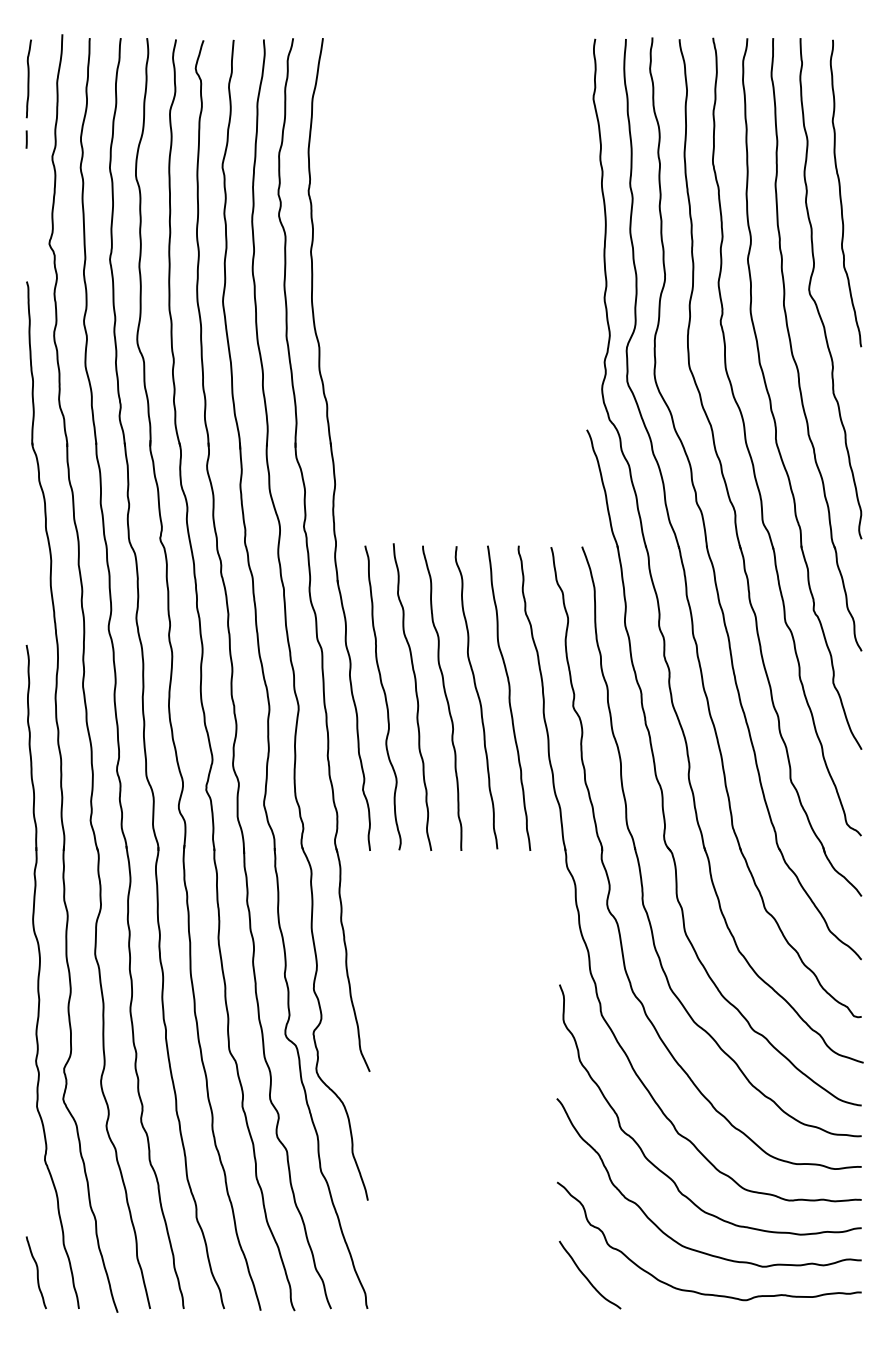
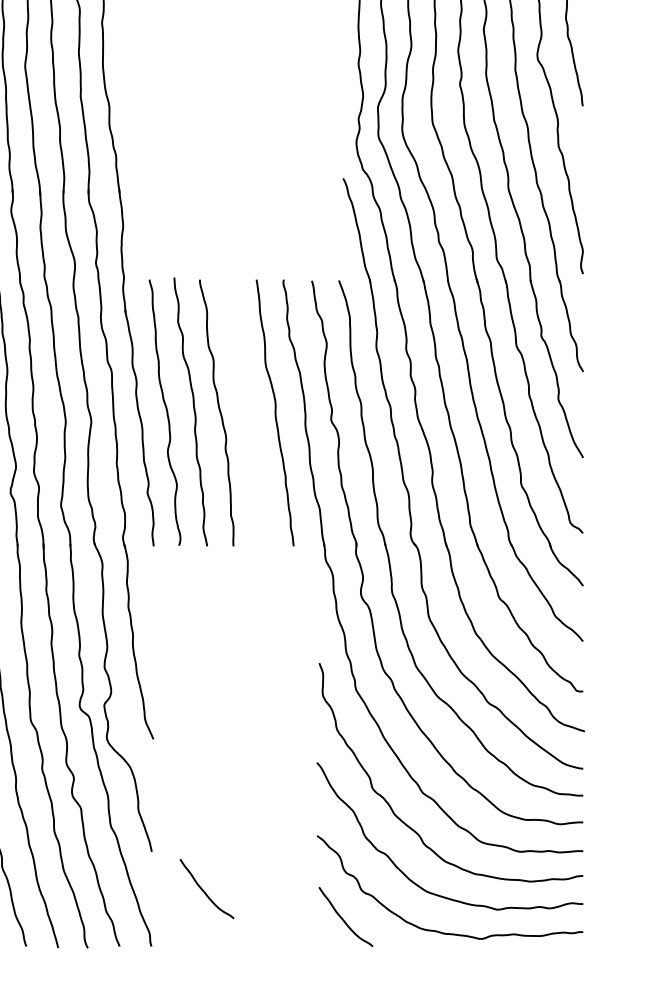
curve: (477, 696) -> (247, 411), removed
curve: (427, 1244) -> (203, 890), added

